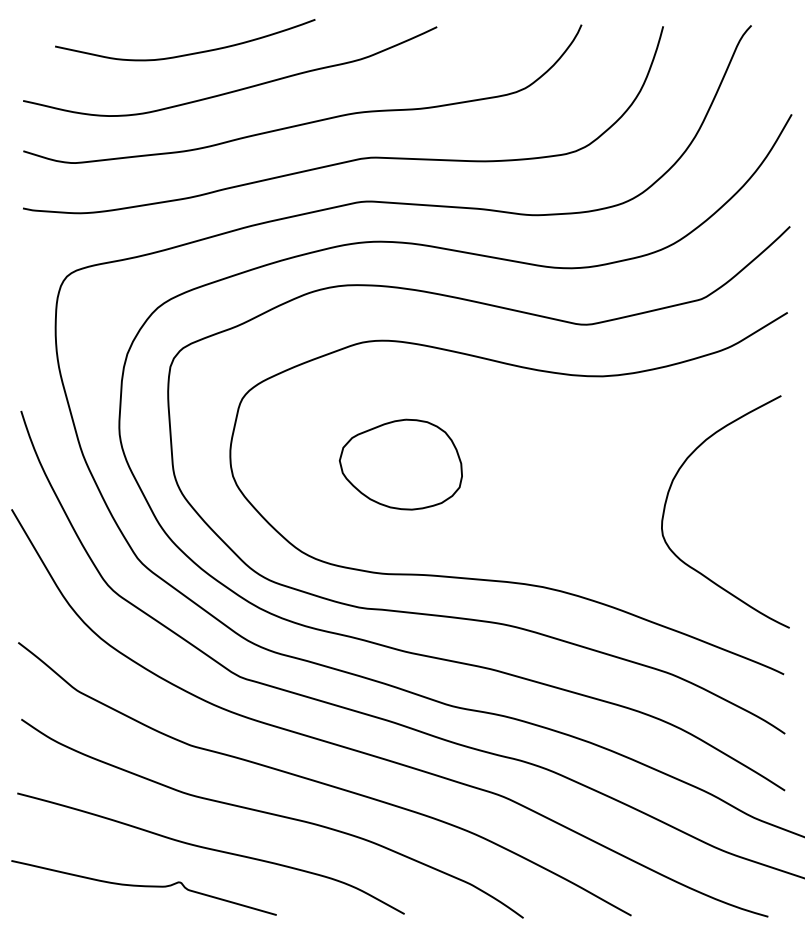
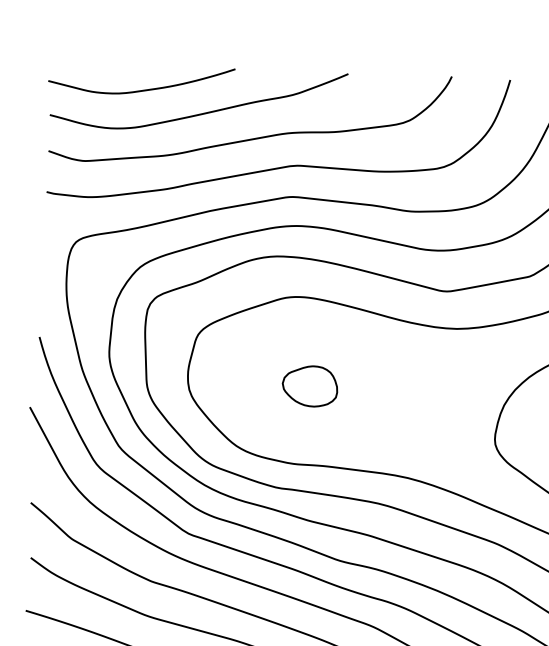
curve: (188, 53) -> (143, 89), moved
part: (401, 464) -> (310, 386), size x0.62

